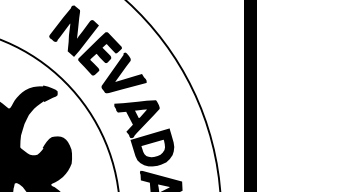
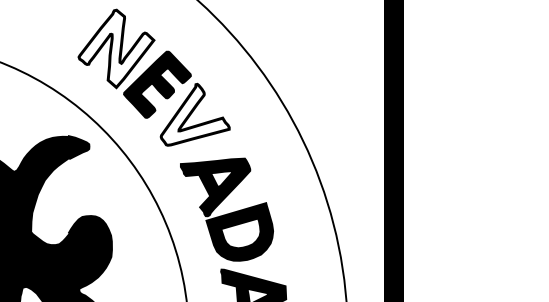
fill: (73, 30) -> (115, 48), removed
fill: (123, 72) -> (194, 114), removed

